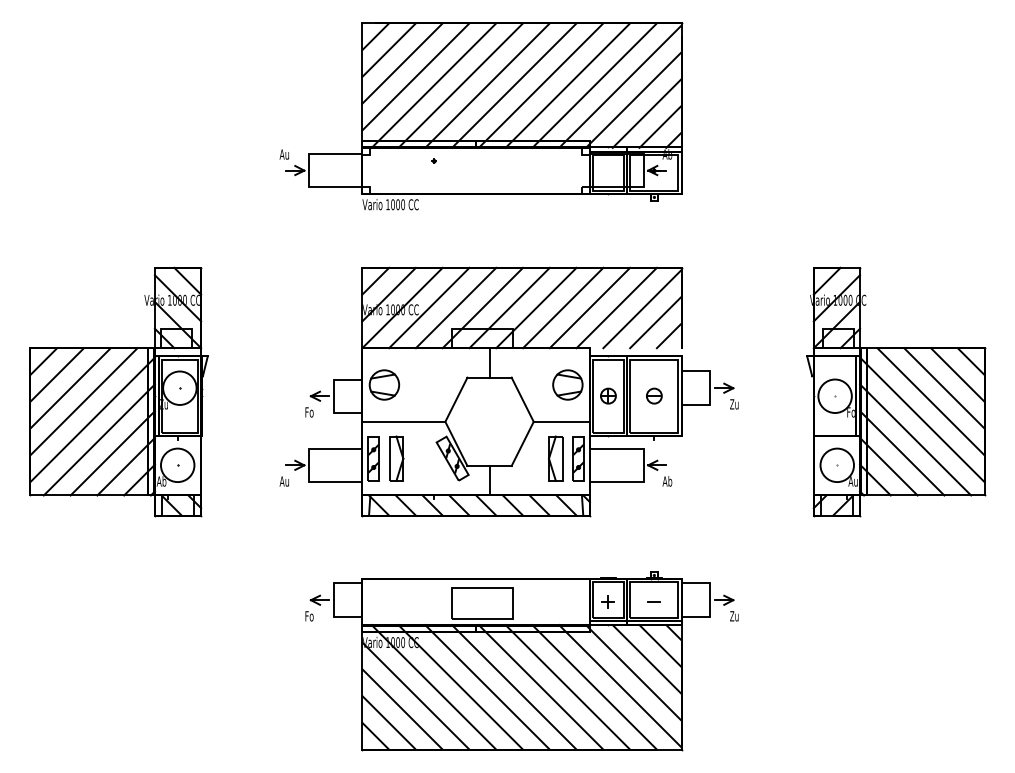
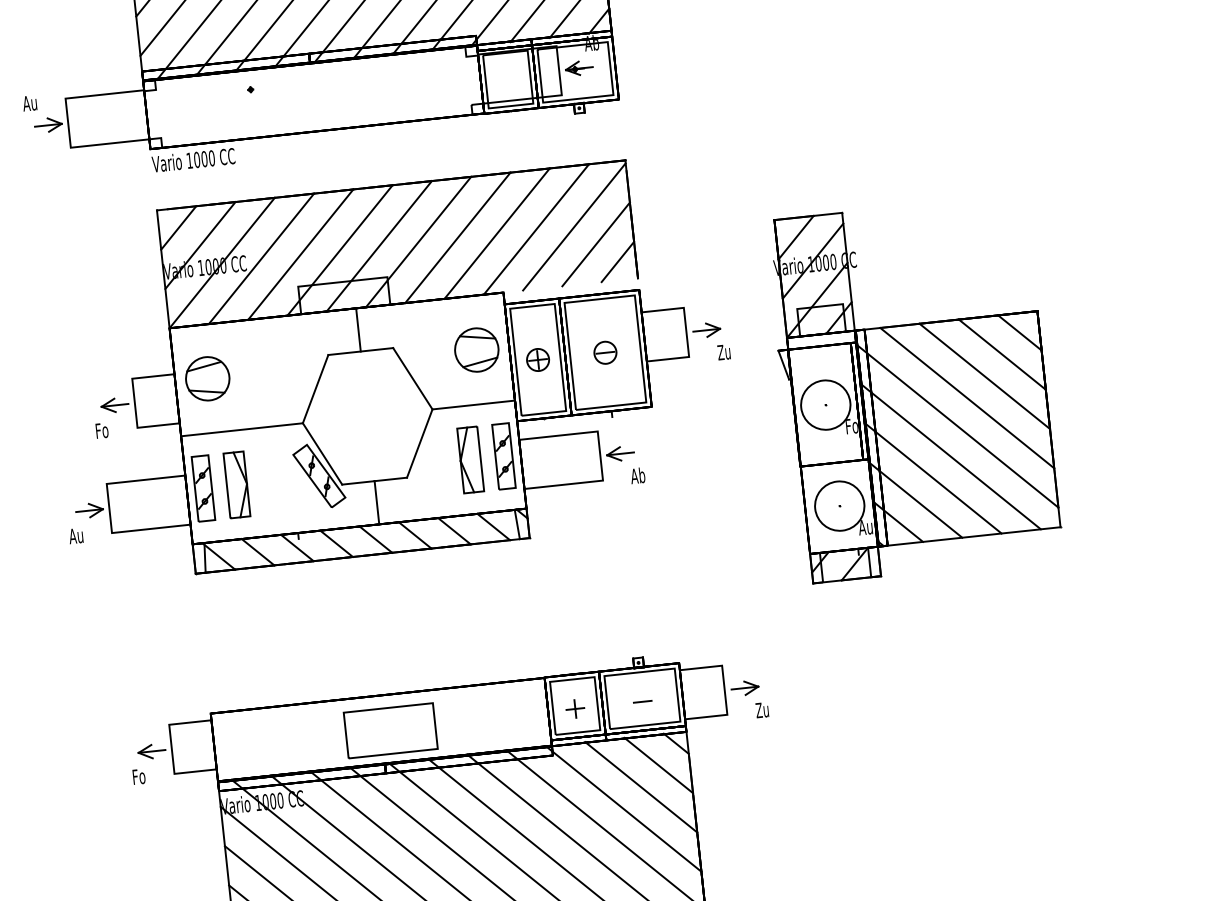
part: (508, 391) -> (390, 368), moved
part: (896, 391) -> (915, 388), moved

